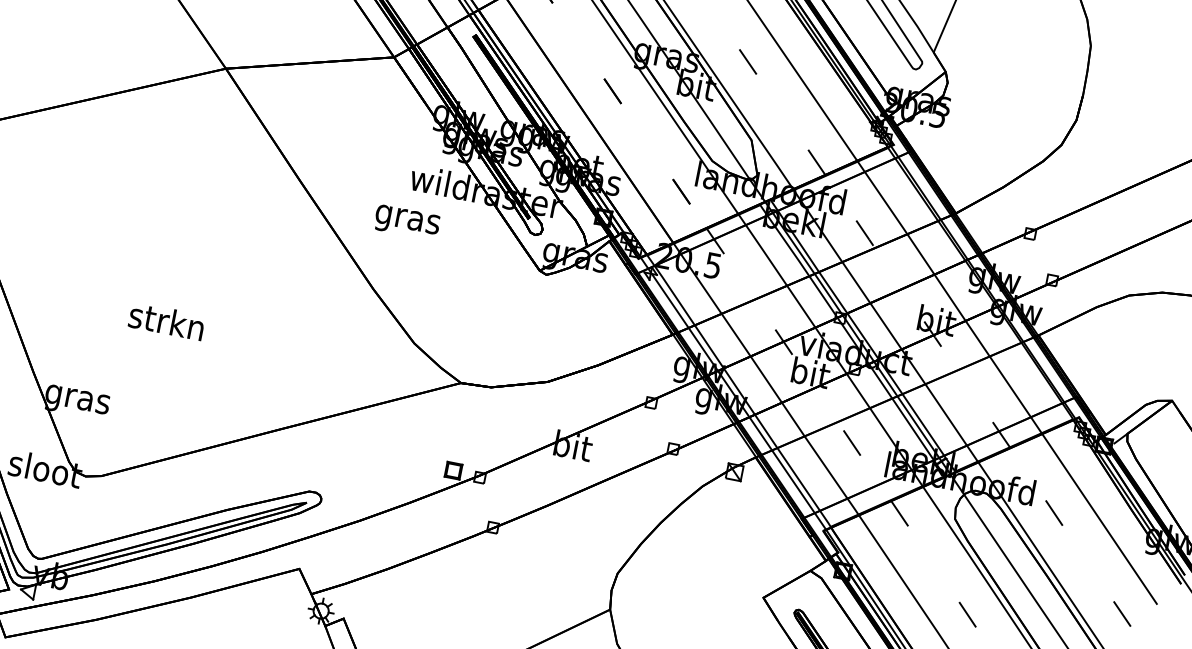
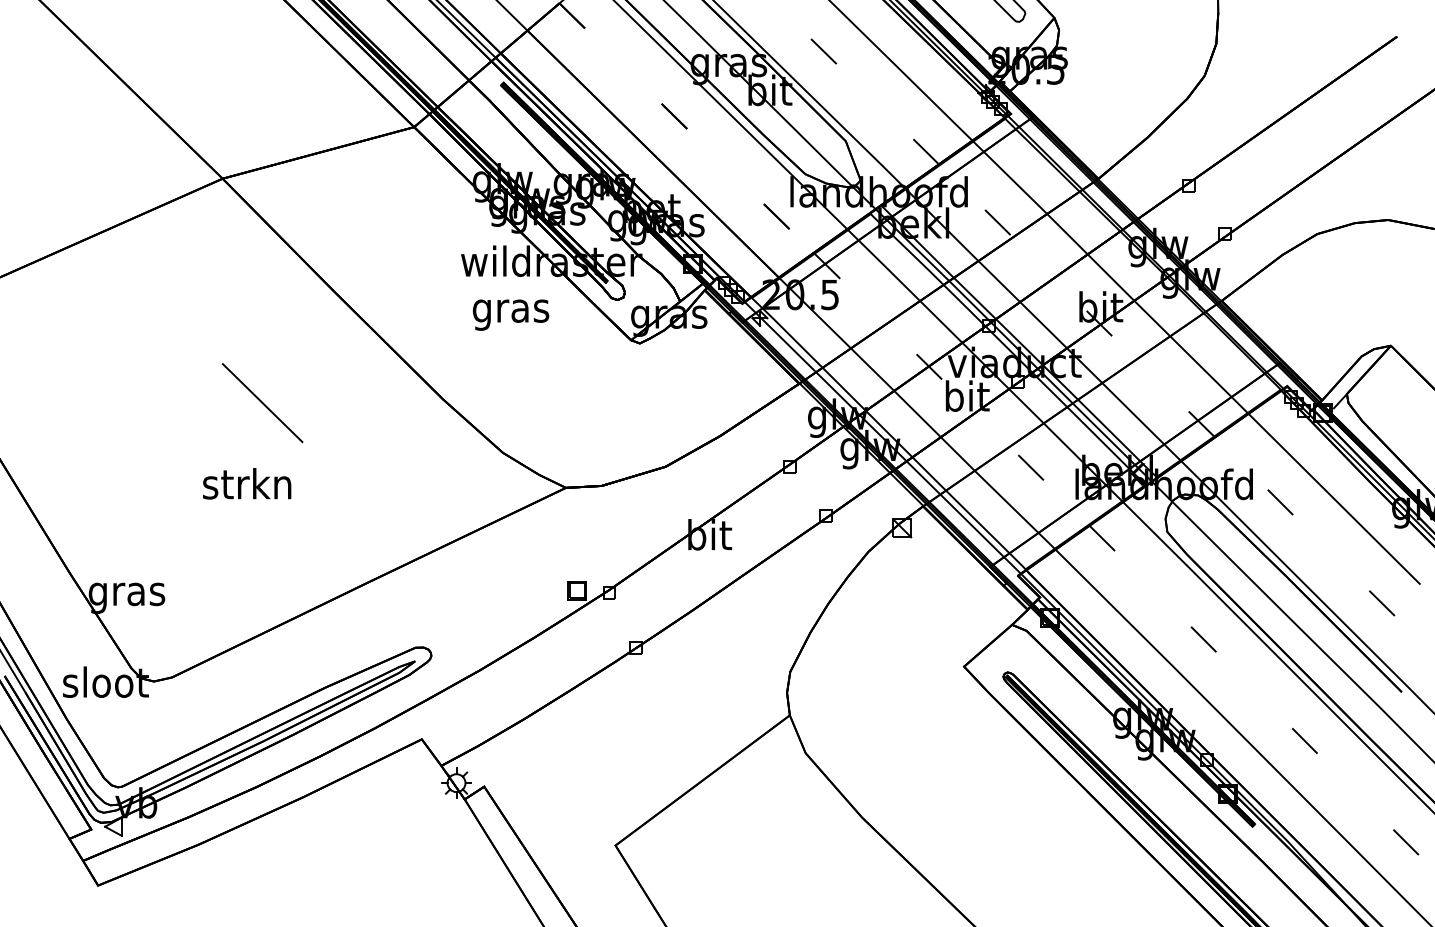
text: (406, 222) -> (510, 314), moved
line: (222, 262) -> (262, 403), added
text: (167, 321) -> (247, 483), moved

